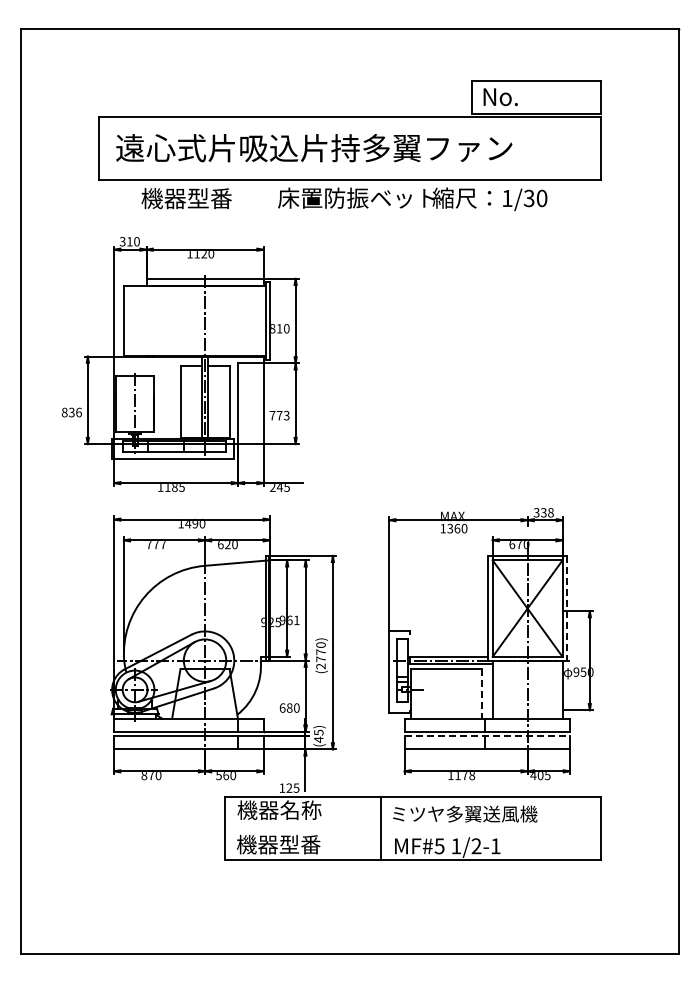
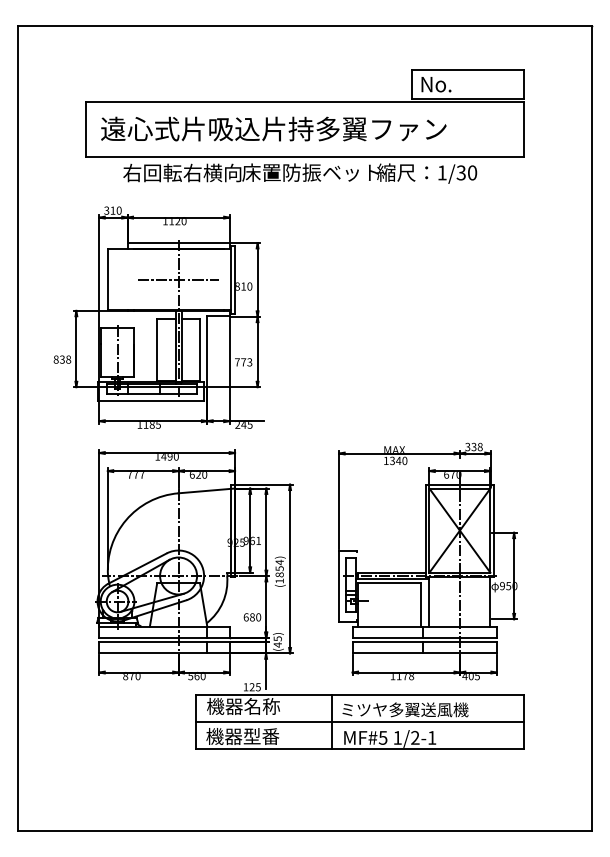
text: (208, 198) -> (181, 172), 機器型番 -> 右回転右横向
line: (204, 321) -> (178, 280), added
text: (78, 412) -> (68, 359), 836 -> 838
text: (457, 528) -> (398, 460), 1360 -> 1340
line: (567, 608) -> (494, 530), dashed -> solid
text: (320, 655) -> (279, 571), (2770) -> (1854)
line: (482, 693) -> (420, 604), dashed -> solid
line: (487, 736) -> (424, 642), dashed -> solid
line: (412, 828) -> (359, 722), added

